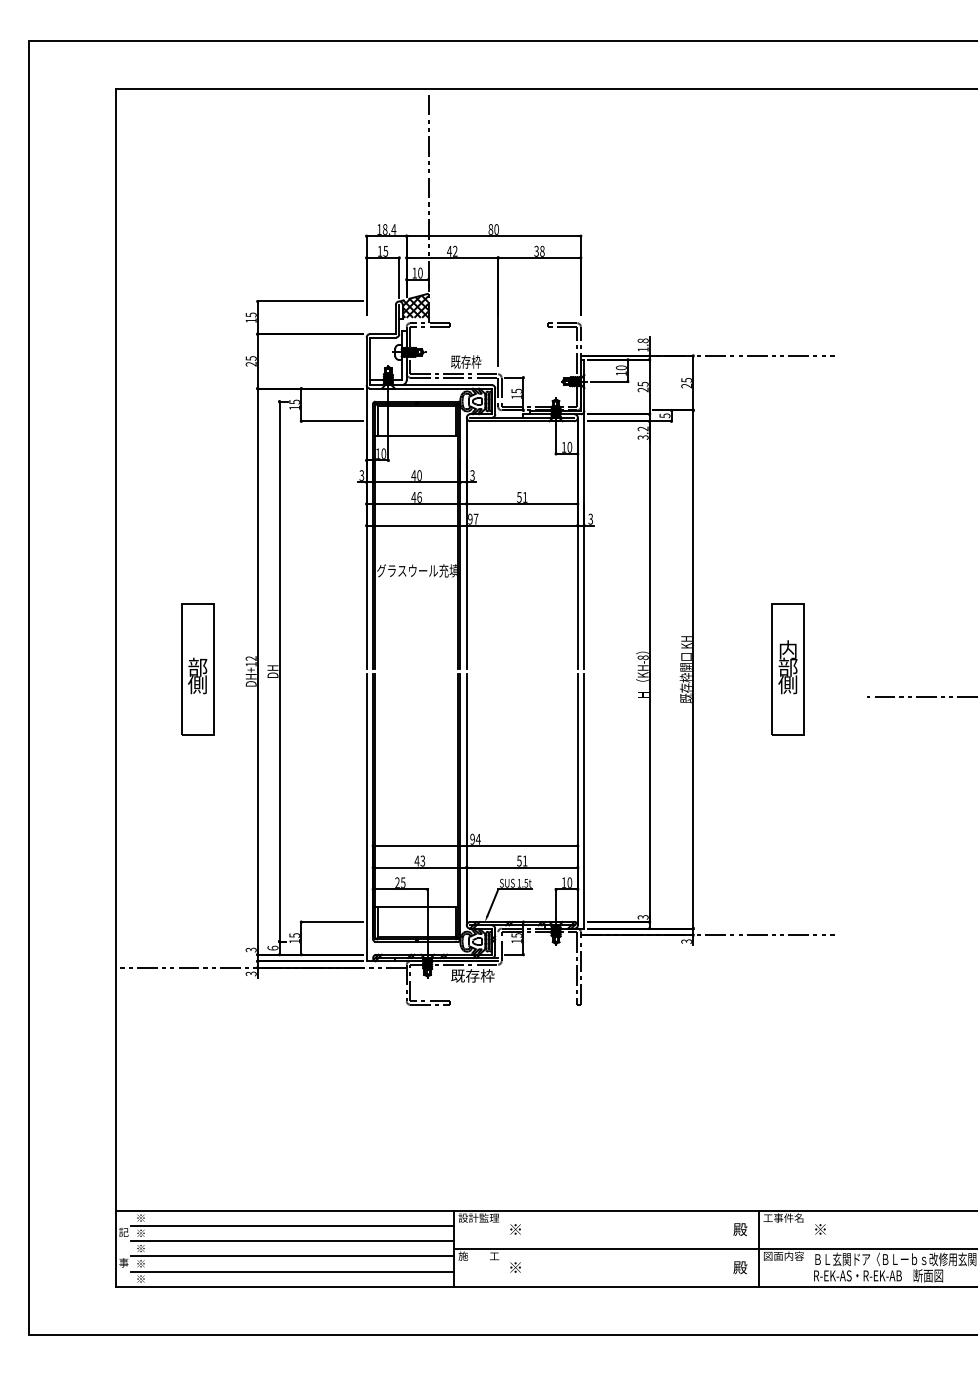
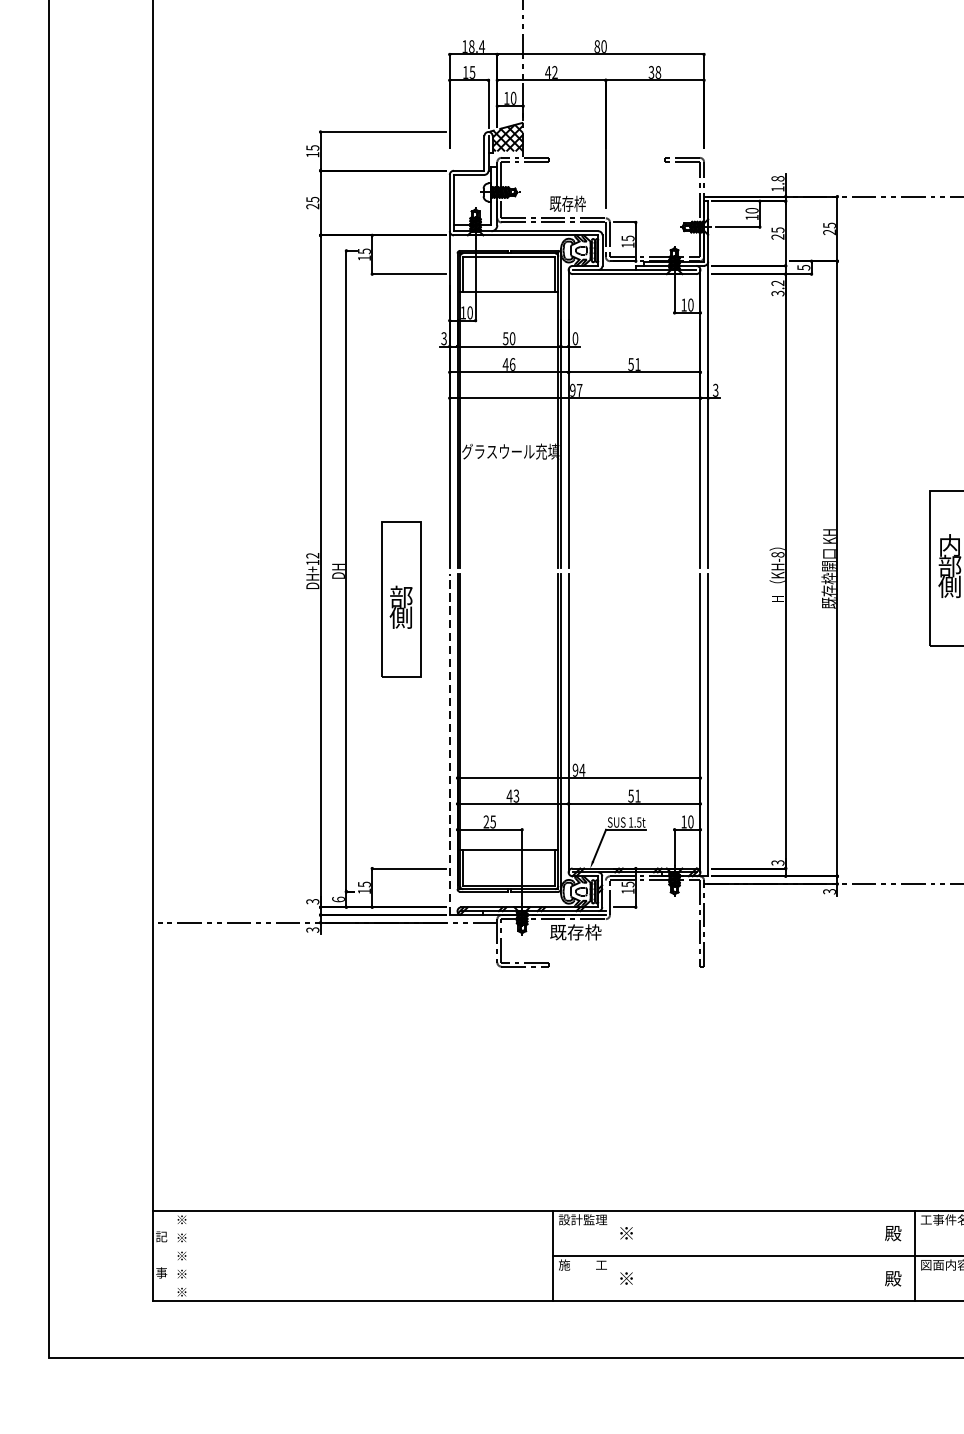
text: (413, 475) -> (505, 338), 40 -> 50
text: (472, 475) -> (575, 338), 3 -> 0
part: (197, 669) -> (400, 599), moved
line: (366, 817) -> (449, 744), solid -> dashed
line: (292, 1225) -> (361, 1228), removed
line: (292, 1241) -> (361, 1247), removed
line: (292, 1256) -> (361, 1265), removed
line: (292, 1271) -> (361, 1283), removed

